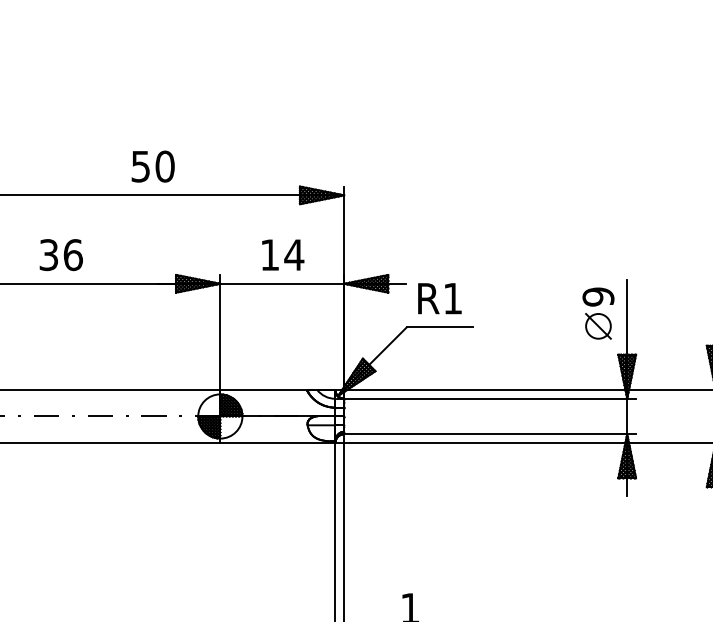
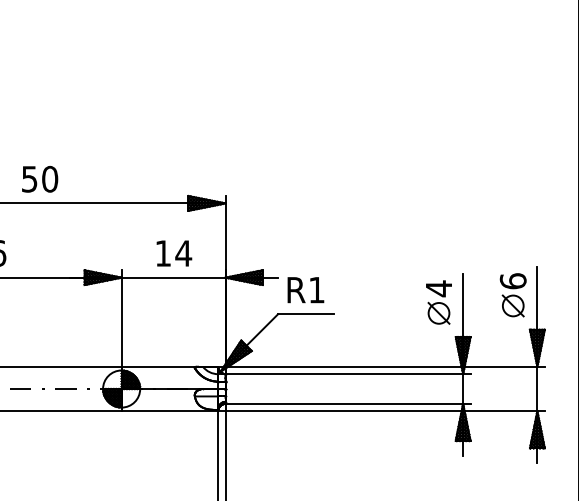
text: (152, 166) -> (39, 179), moved
text: (598, 297) -> (439, 289), 9 -> 4
part: (686, 304) -> (512, 295), added

